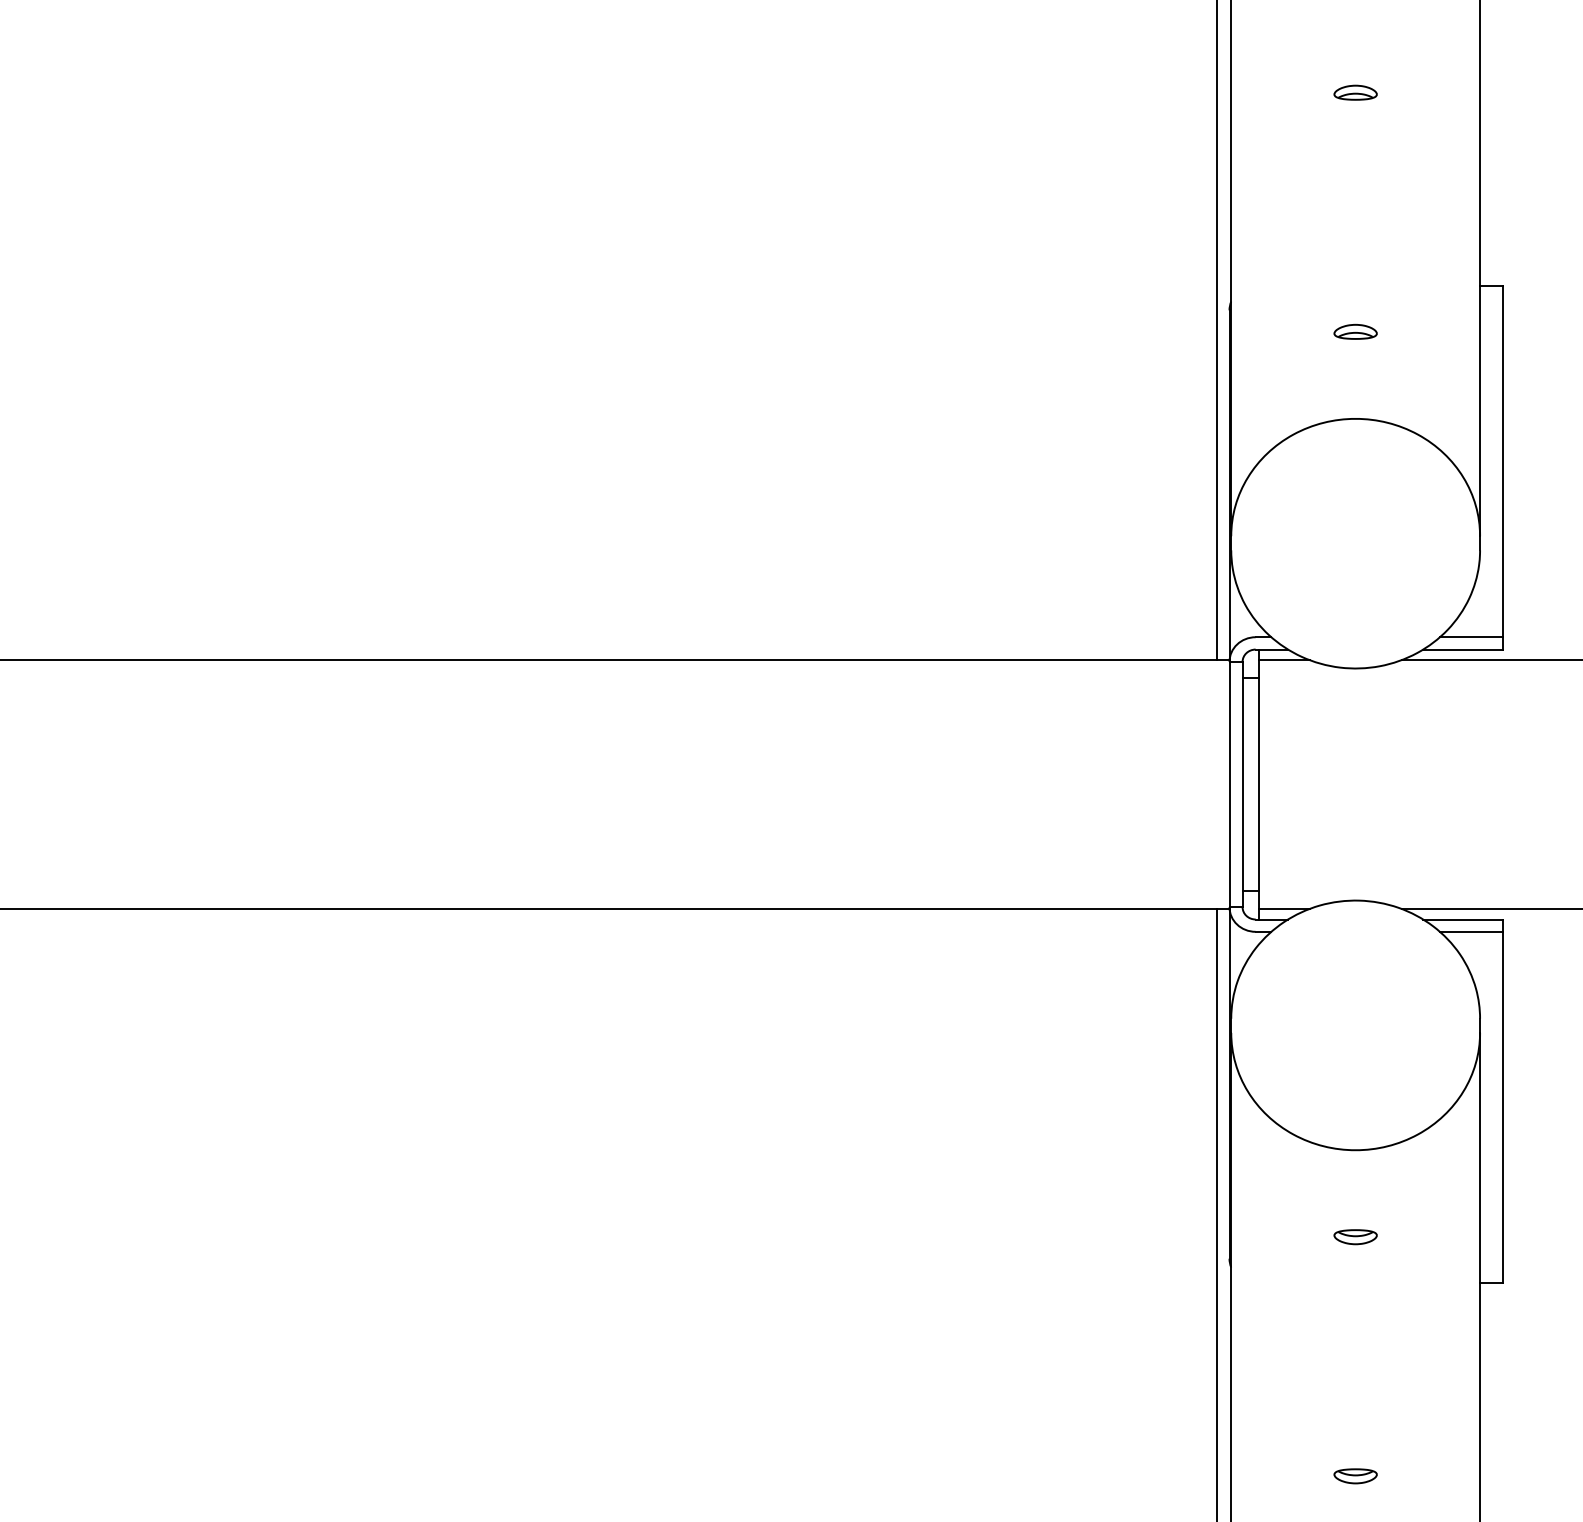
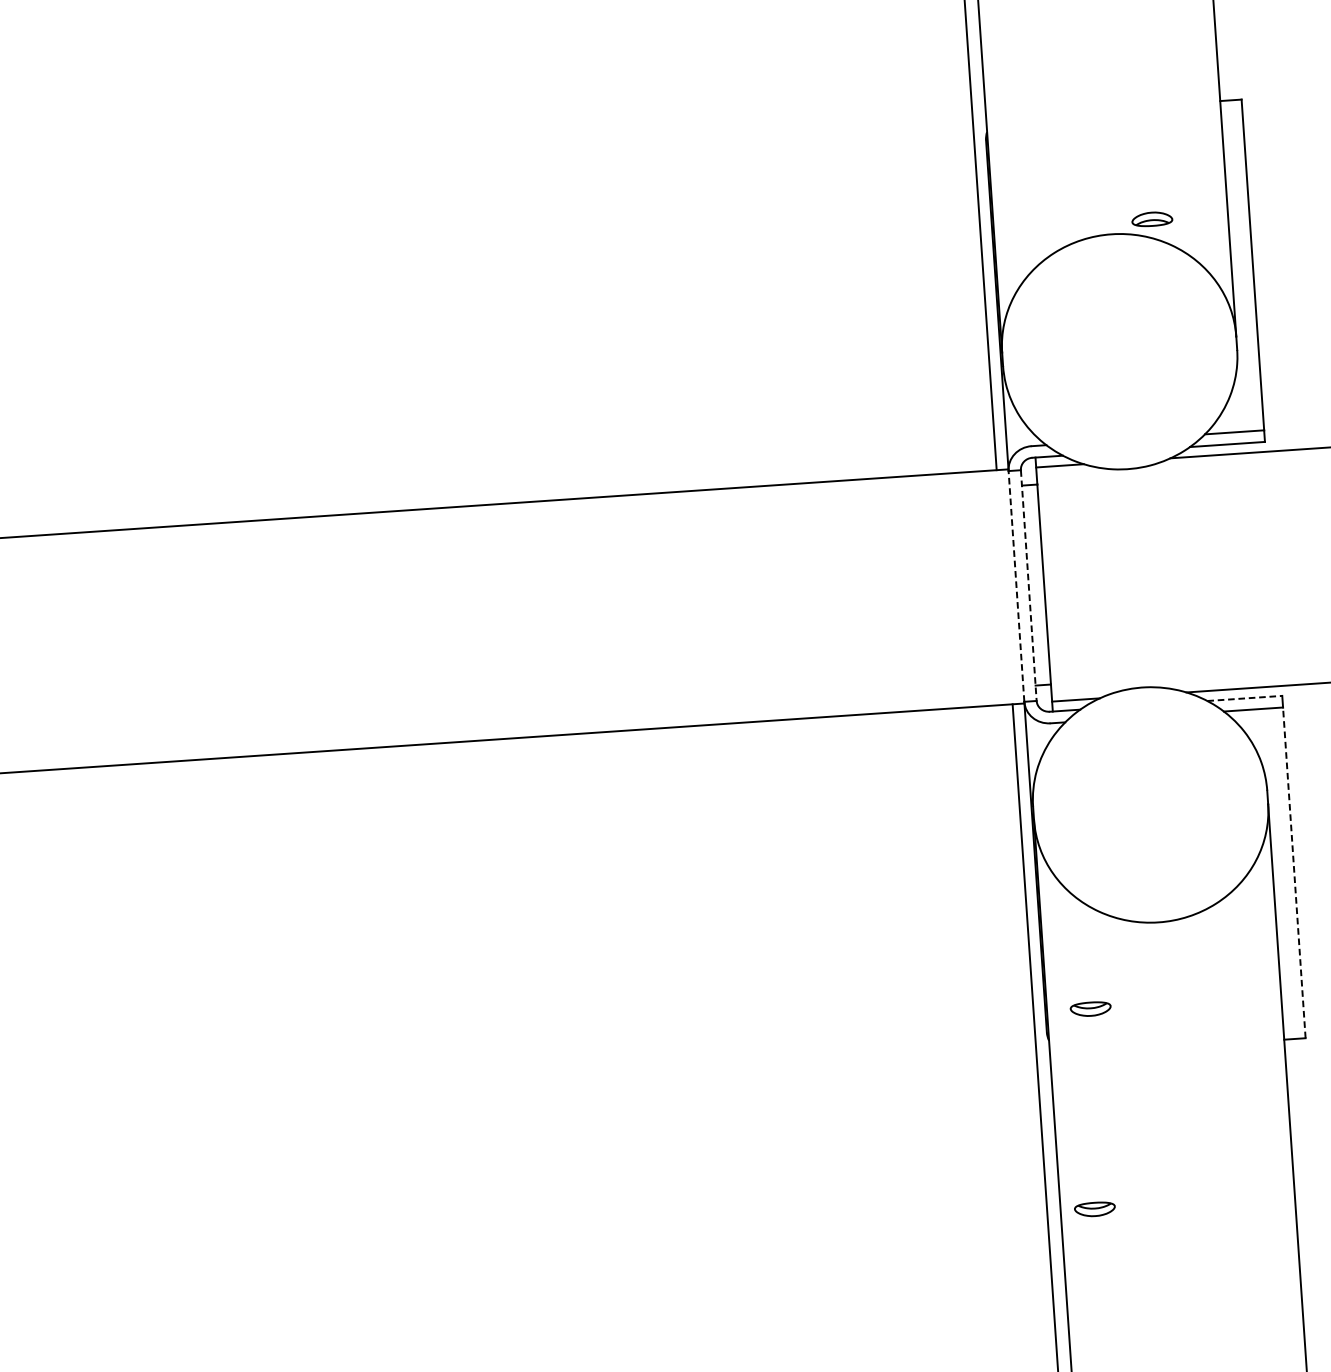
part: (1355, 331) -> (1152, 218), moved
line: (1229, 784) -> (1016, 586), solid -> dashed
line: (1242, 784) -> (1028, 585), solid -> dashed
line: (1463, 919) -> (1245, 698), solid -> dashed
line: (1502, 1107) -> (1294, 872), solid -> dashed
part: (1355, 1237) -> (1090, 1009), moved
part: (1355, 1476) -> (1094, 1209), moved

